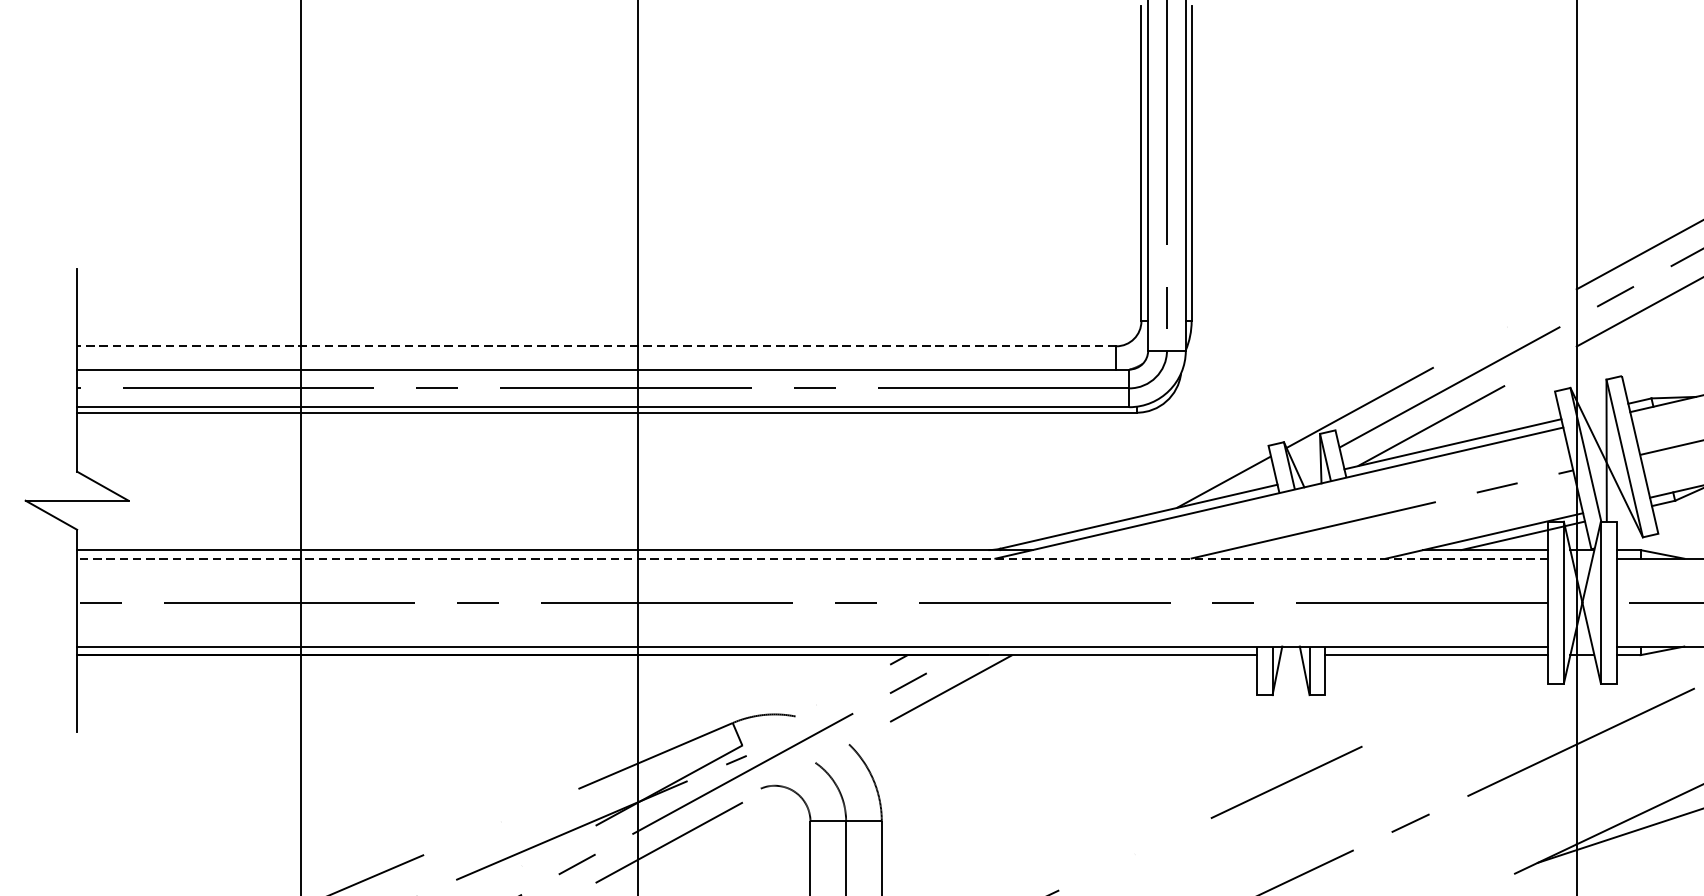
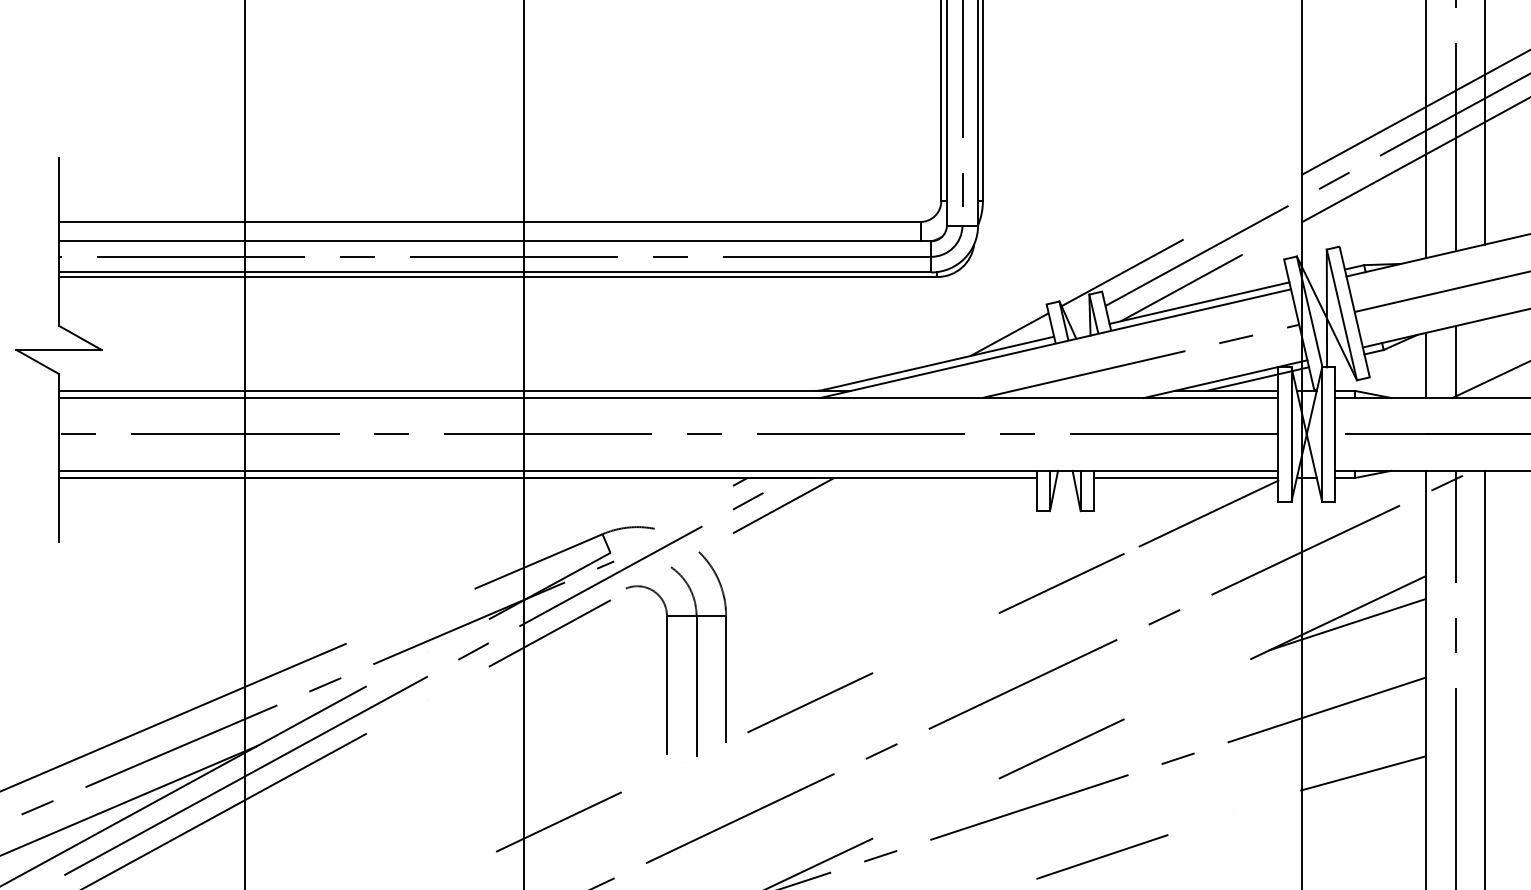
line: (596, 345) -> (489, 221), dashed -> solid
line: (812, 559) -> (668, 398), dashed -> solid
line: (1463, 698) -> (1208, 513), added

